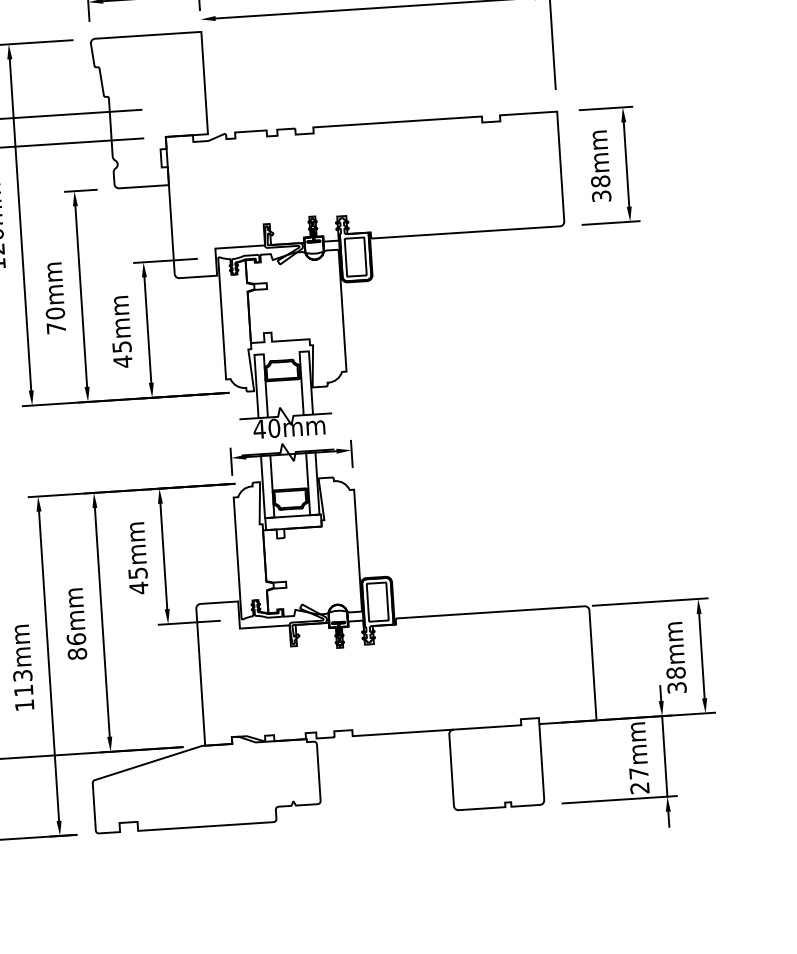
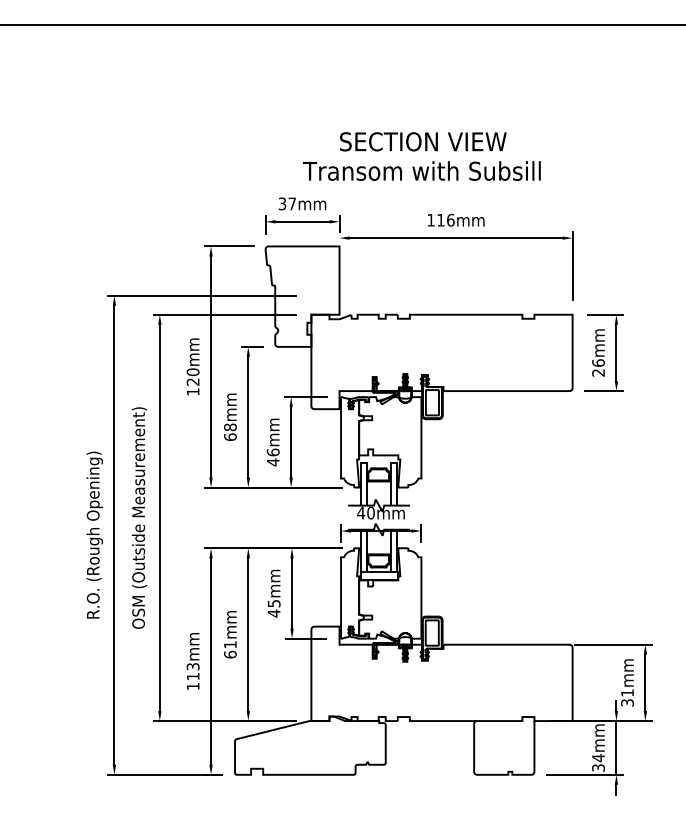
text: (601, 188) -> (598, 367), 38mm -> 26mm
text: (55, 319) -> (230, 431), 70mm -> 68mm
text: (120, 347) -> (272, 452), 45mm -> 46mm
text: (77, 646) -> (230, 649), 86mm -> 61mm
text: (675, 672) -> (627, 692), 38mm -> 31mm
text: (639, 779) -> (598, 762), 27mm -> 34mm

